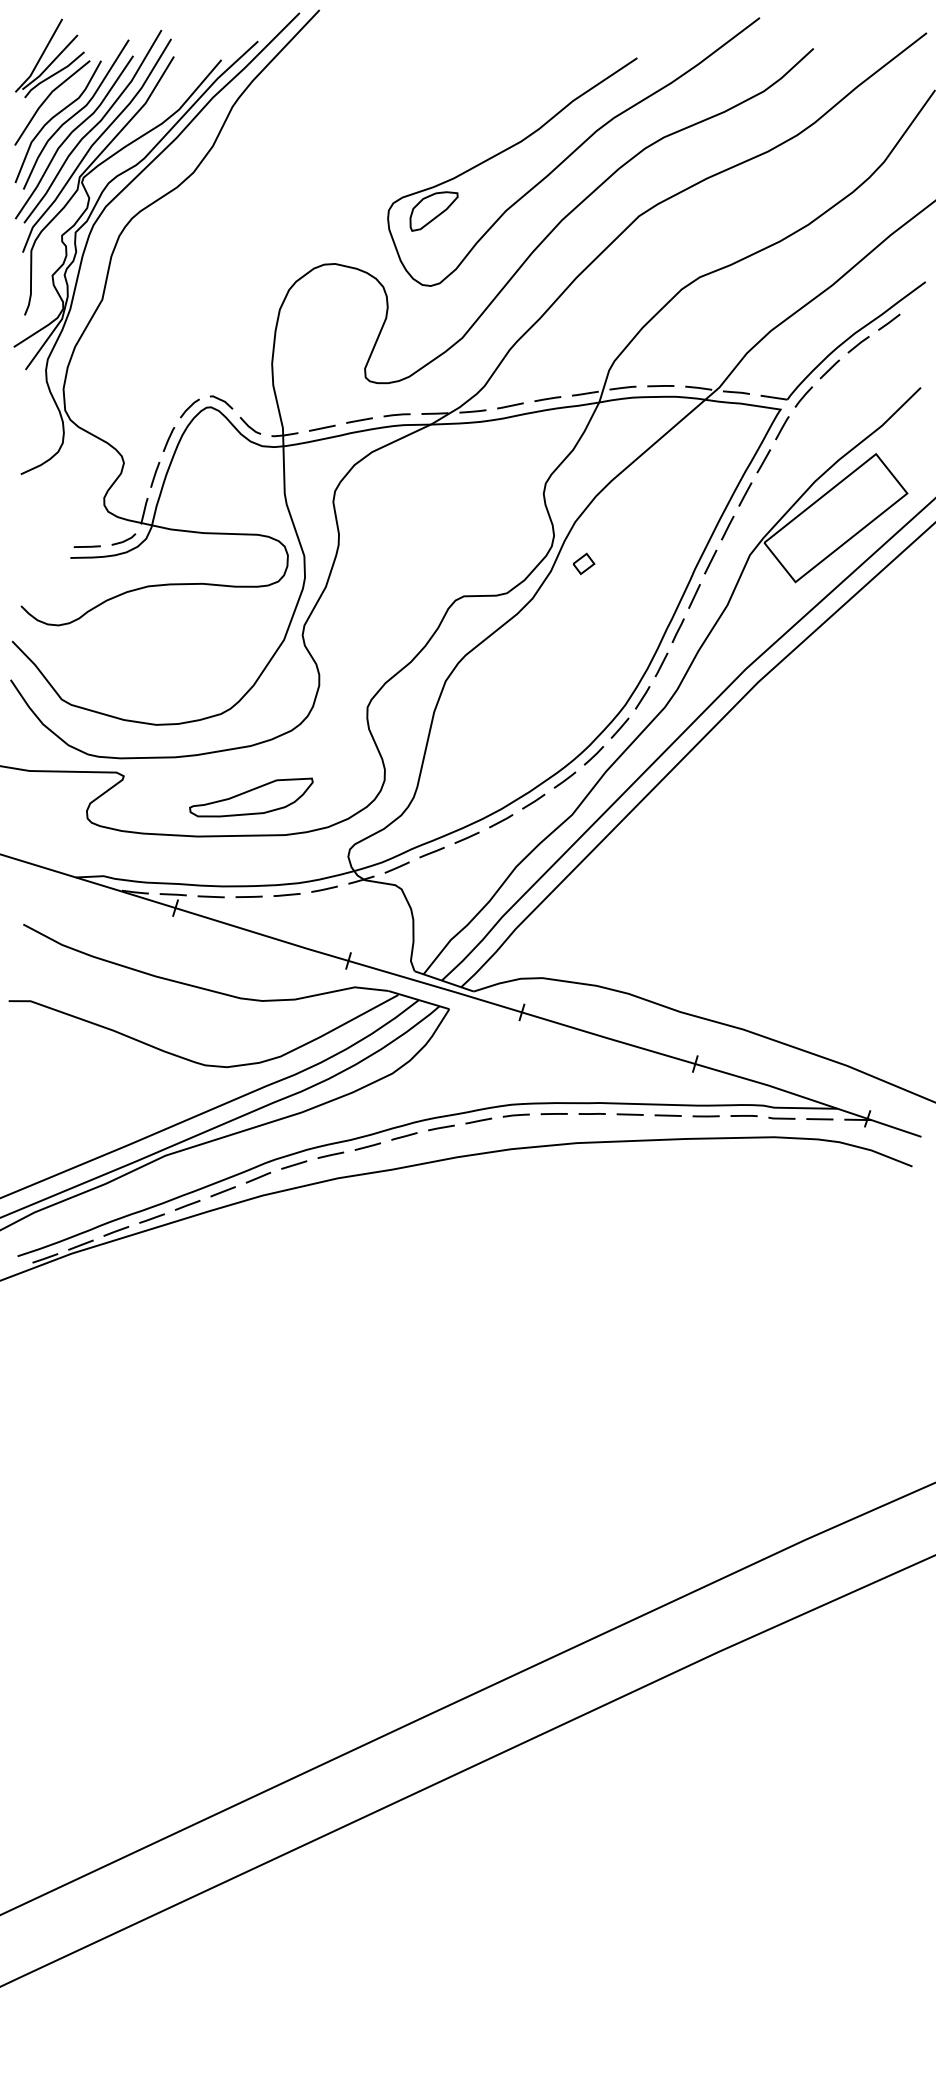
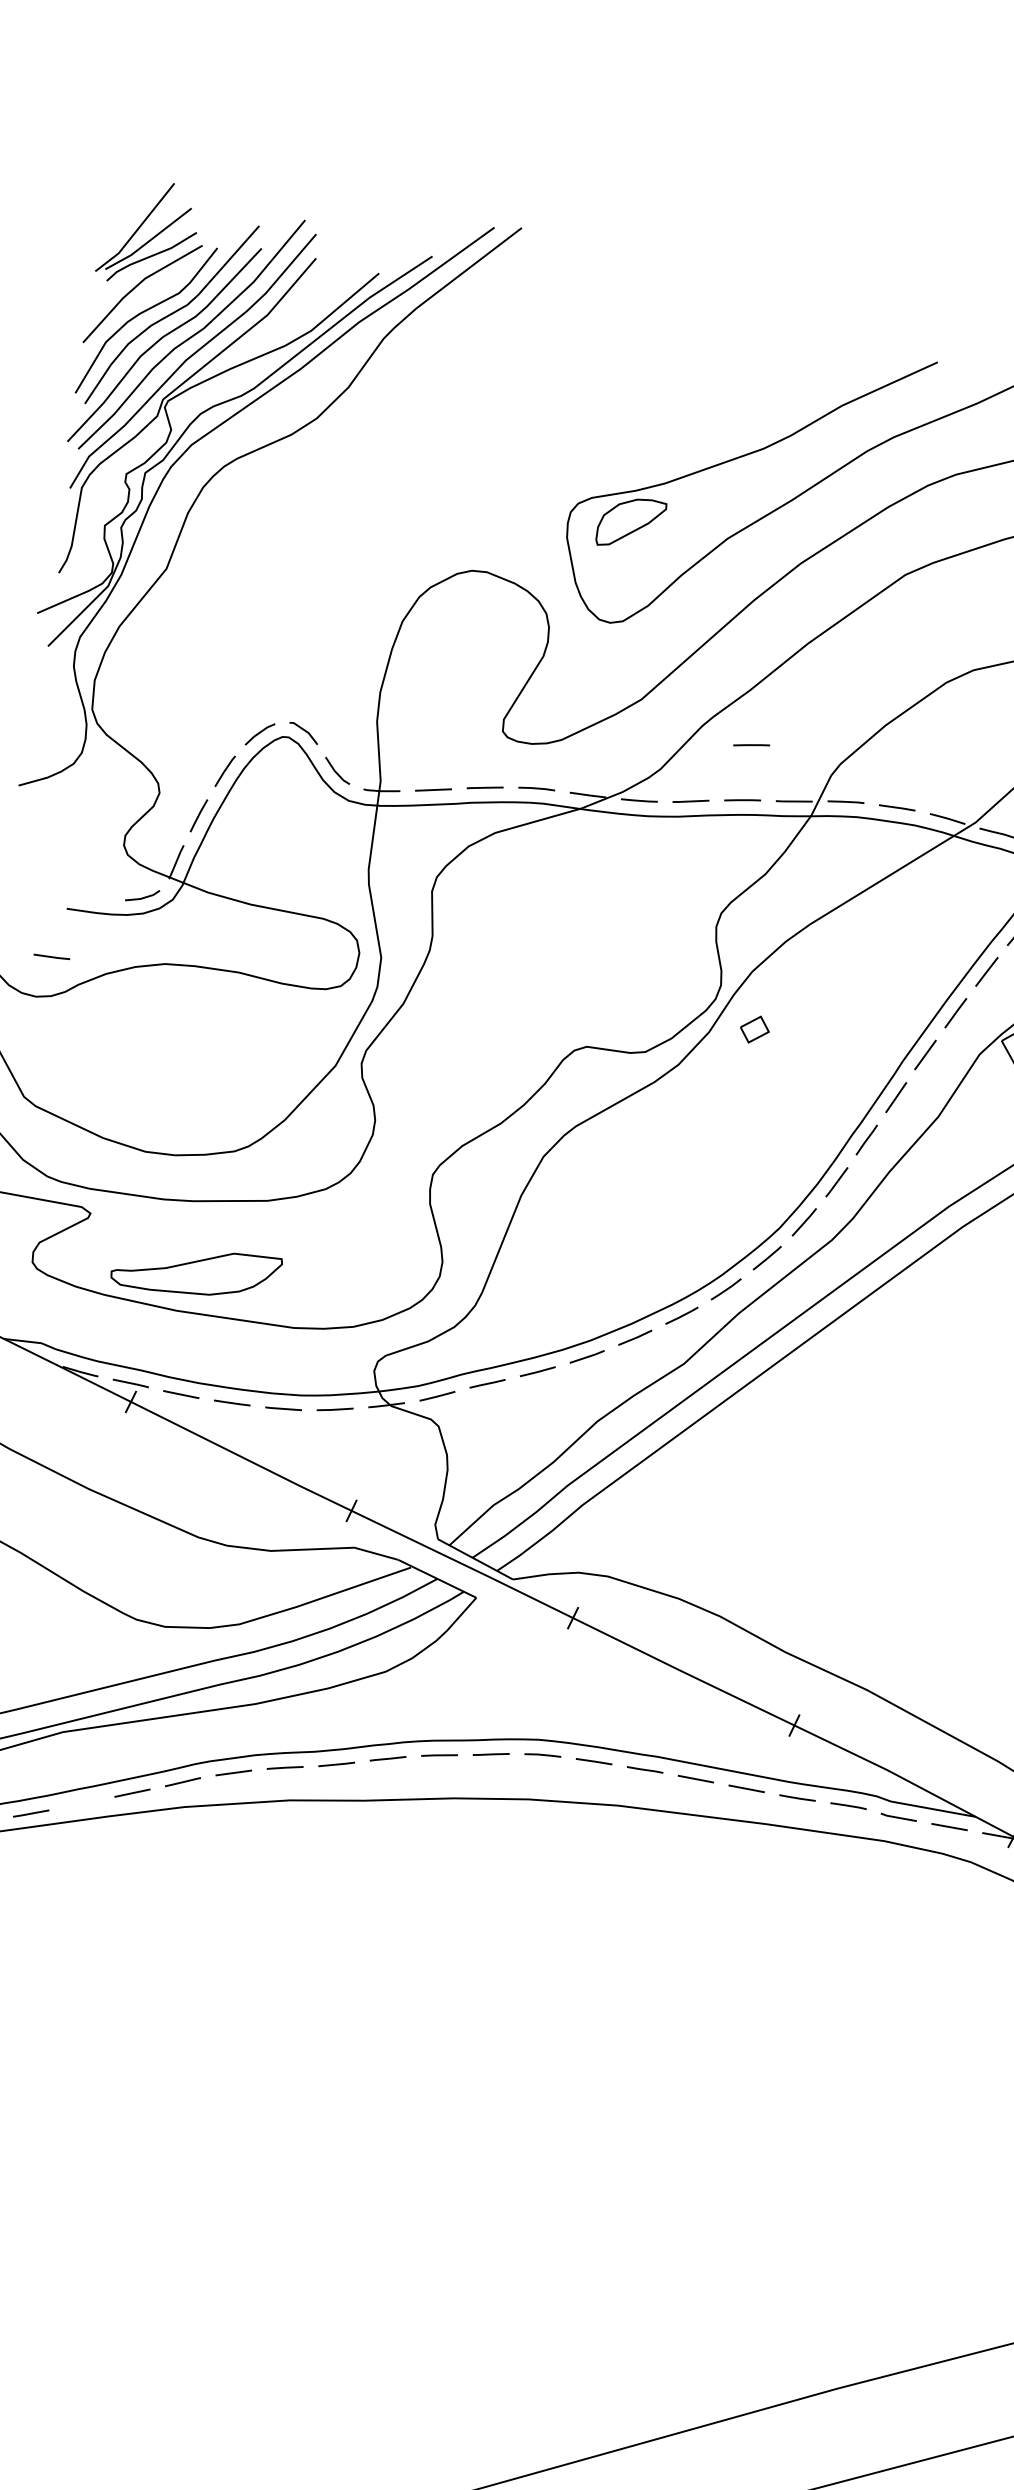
line: (547, 357) -> (751, 744), added
line: (86, 546) -> (50, 956), moved
part: (251, 797) -> (196, 1271), moved
line: (187, 1205) -> (81, 1803), removed

